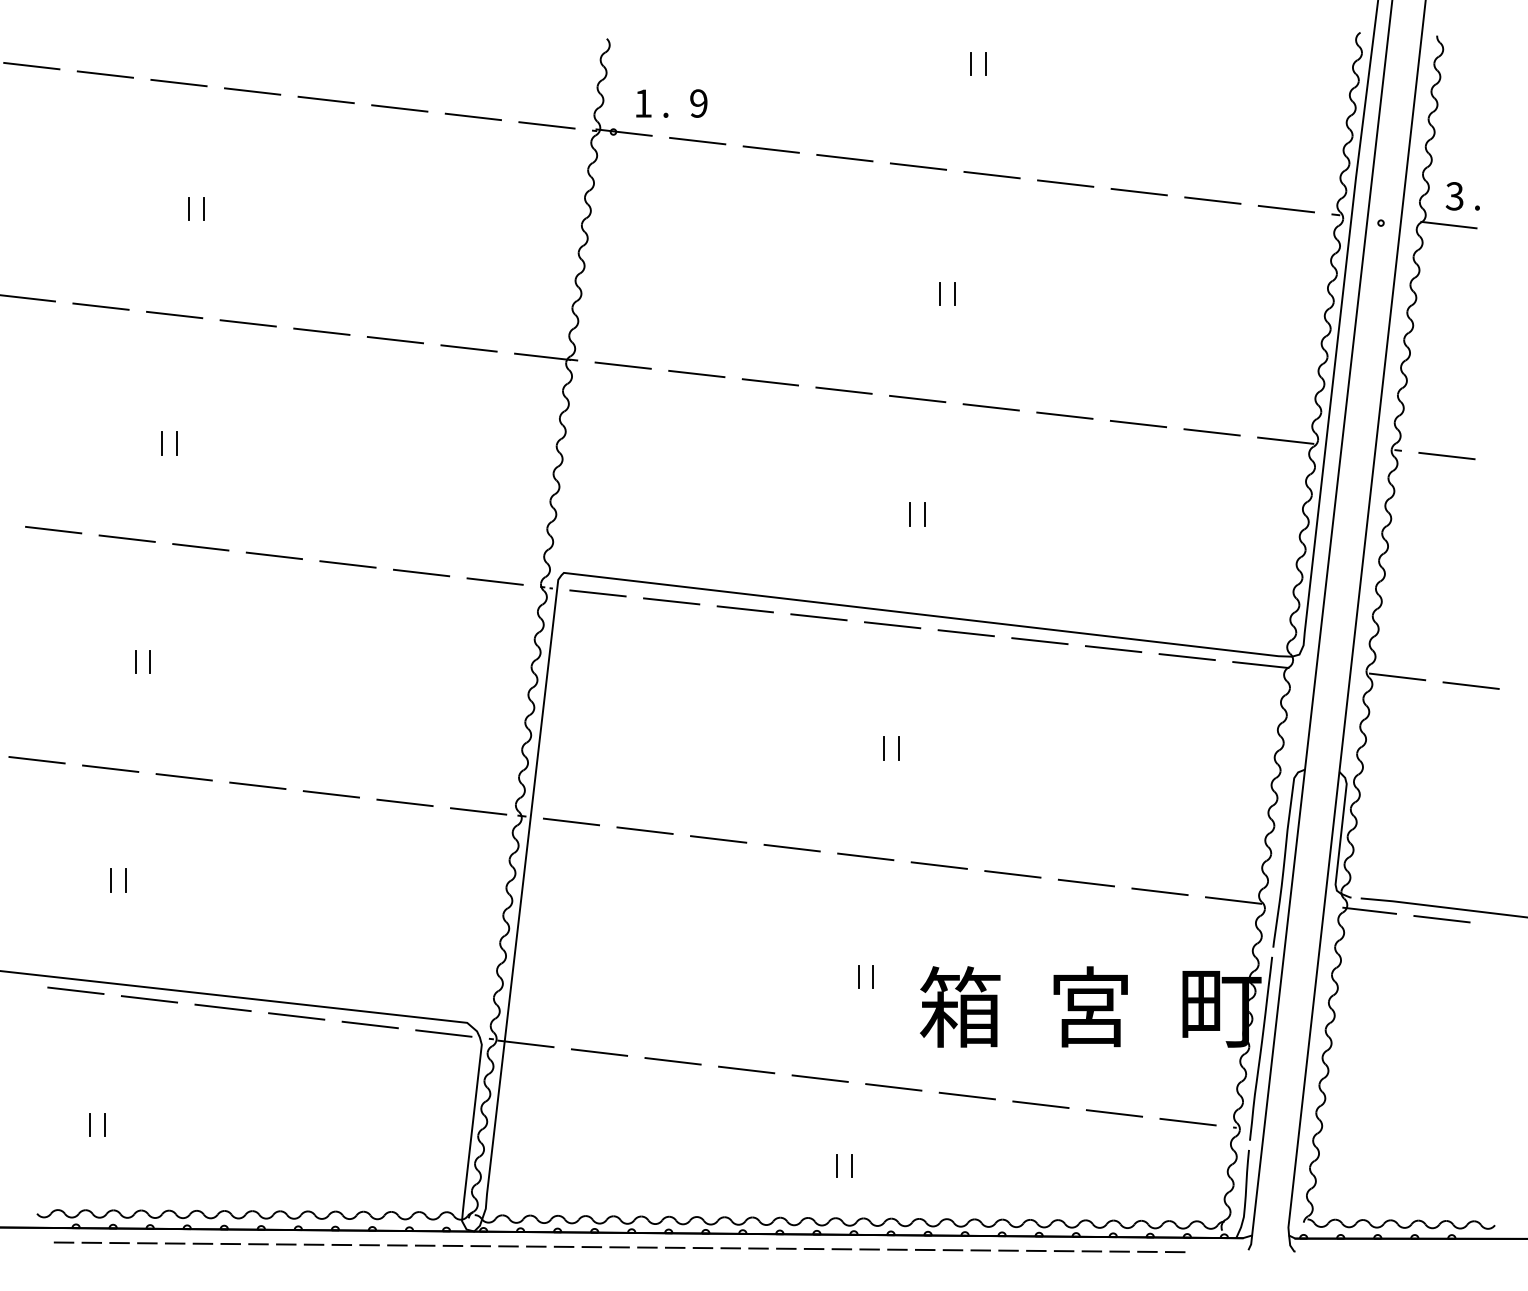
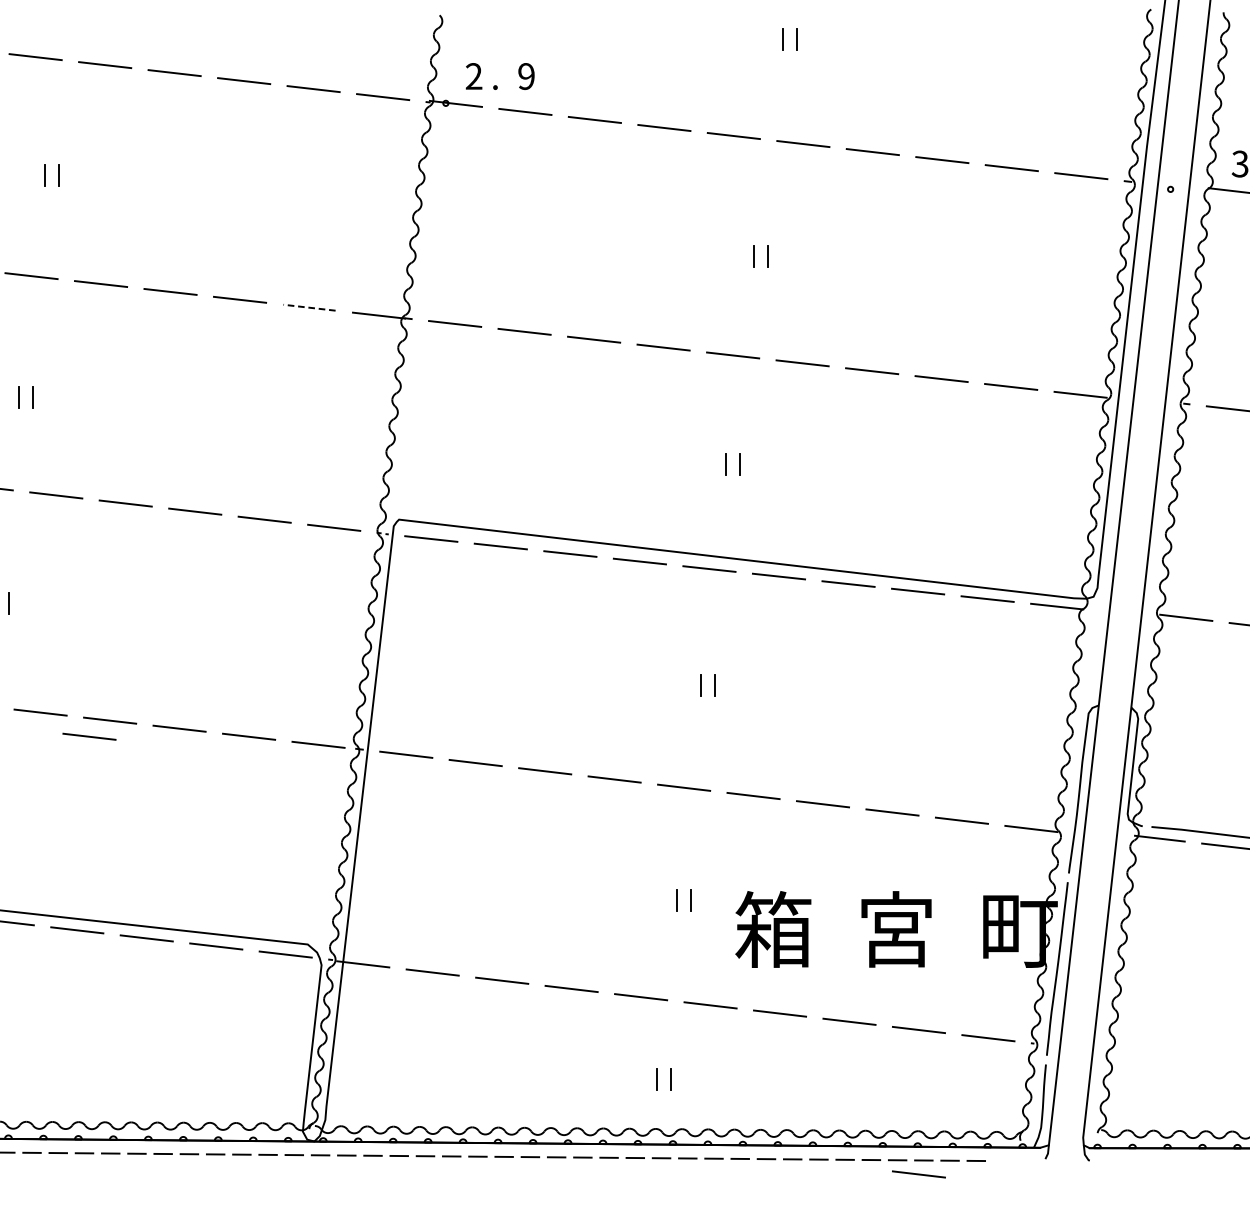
text: (643, 103) -> (474, 76), 1 -> 2
line: (469, 348) -> (309, 307), solid -> dashed
line: (235, 802) -> (89, 736), added
line: (1114, 1266) -> (918, 1174), added

